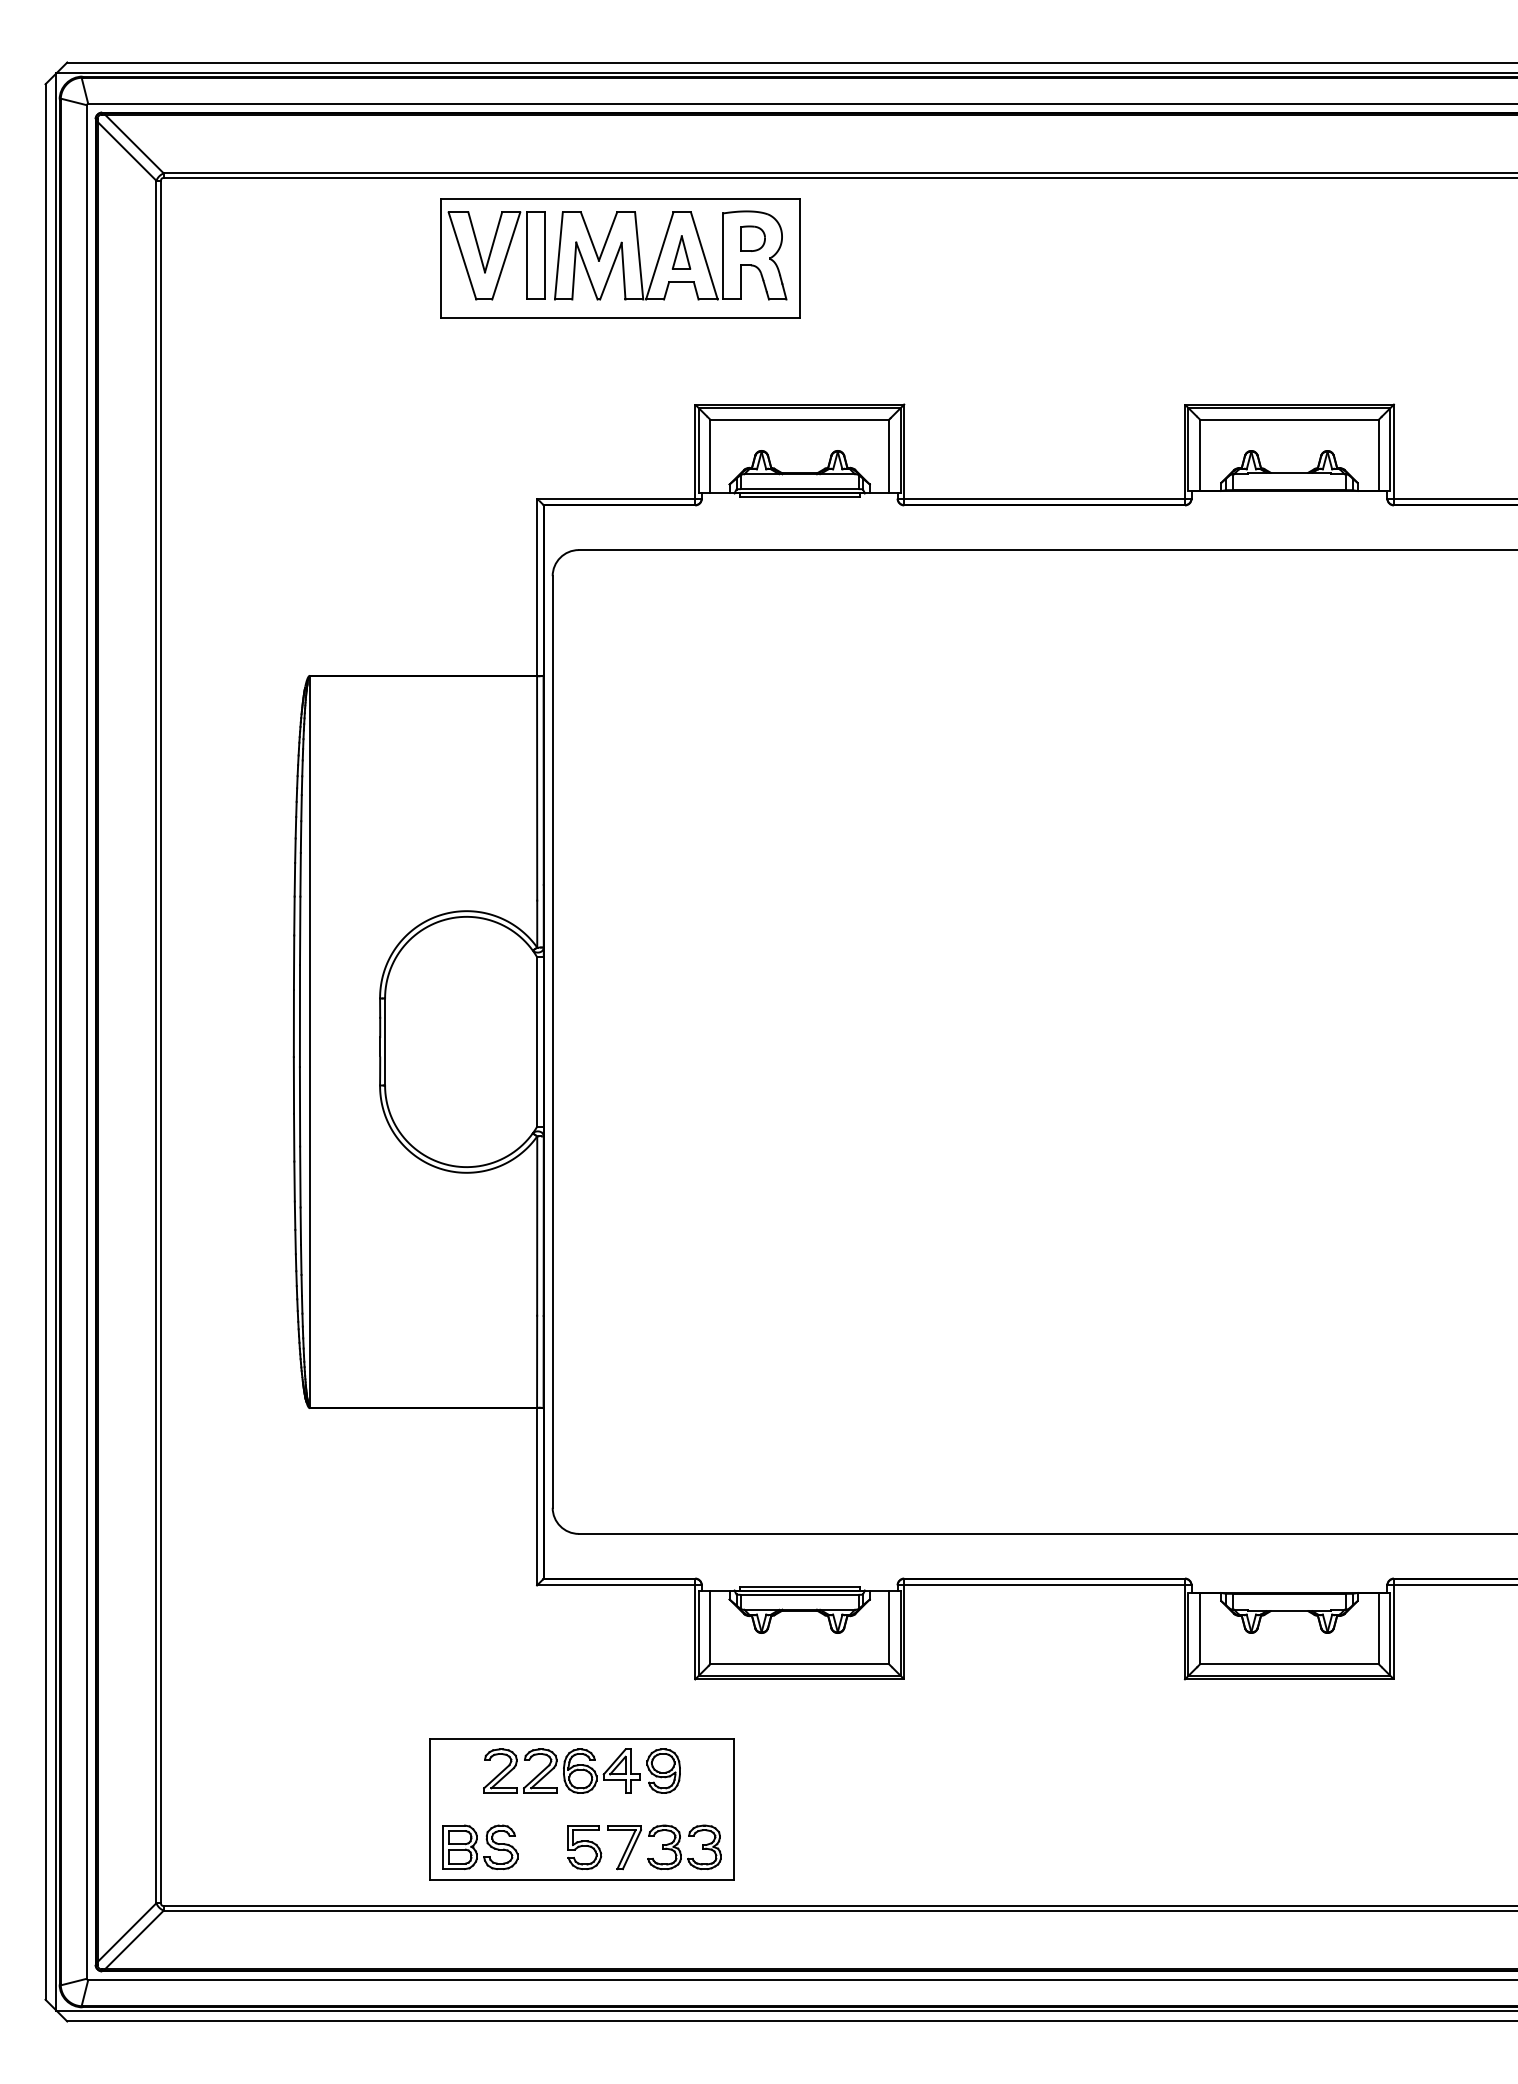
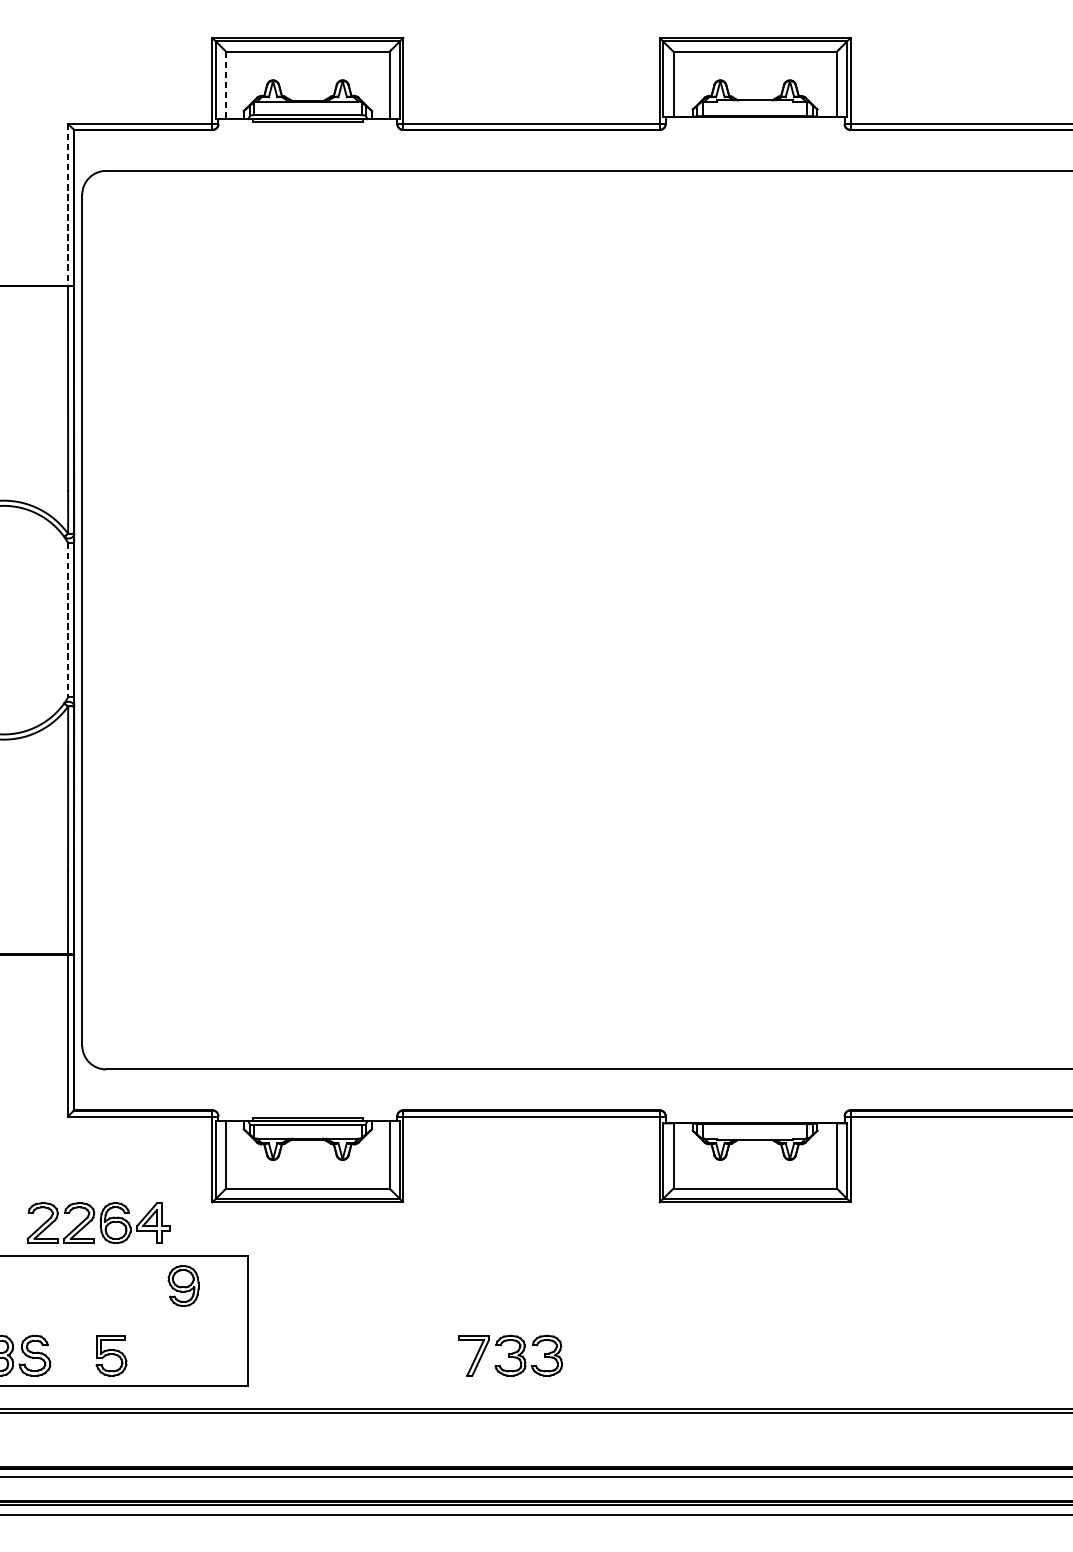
line: (710, 456) -> (226, 85), solid -> dashed
line: (537, 587) -> (68, 205), solid -> dashed
line: (537, 1041) -> (68, 619), solid -> dashed
part: (561, 1770) -> (98, 1222), moved
part: (664, 1847) -> (510, 1355), moved

